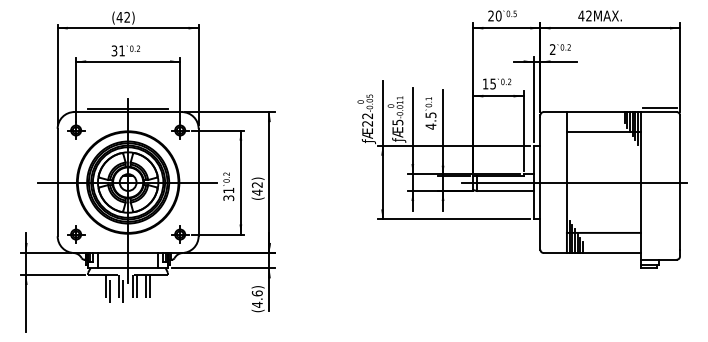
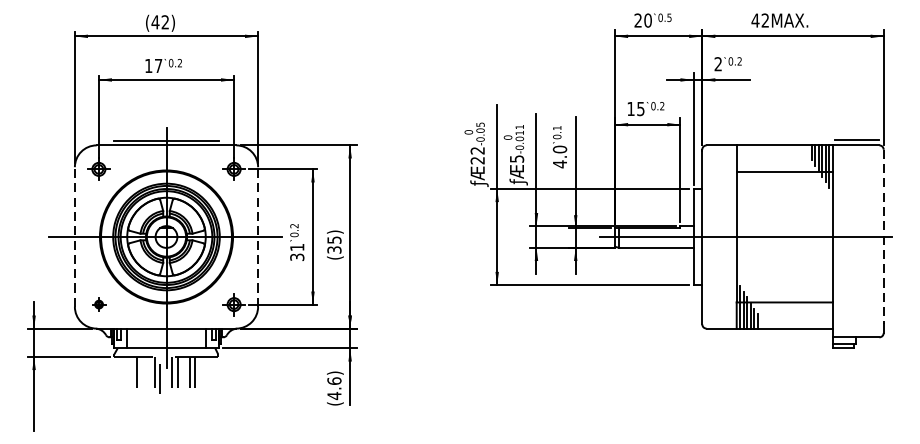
text: (117, 50) -> (152, 65), 31 -> 17
text: (430, 115) -> (559, 149), 4.5 -> 4.0
line: (57, 182) -> (74, 236), solid -> dashed
line: (198, 182) -> (257, 236), solid -> dashed
line: (680, 183) -> (884, 238), solid -> dashed
text: (256, 188) -> (333, 244), 42 -> 35
part: (76, 234) -> (99, 304), size x0.6
line: (110, 288) -> (143, 374), removed

